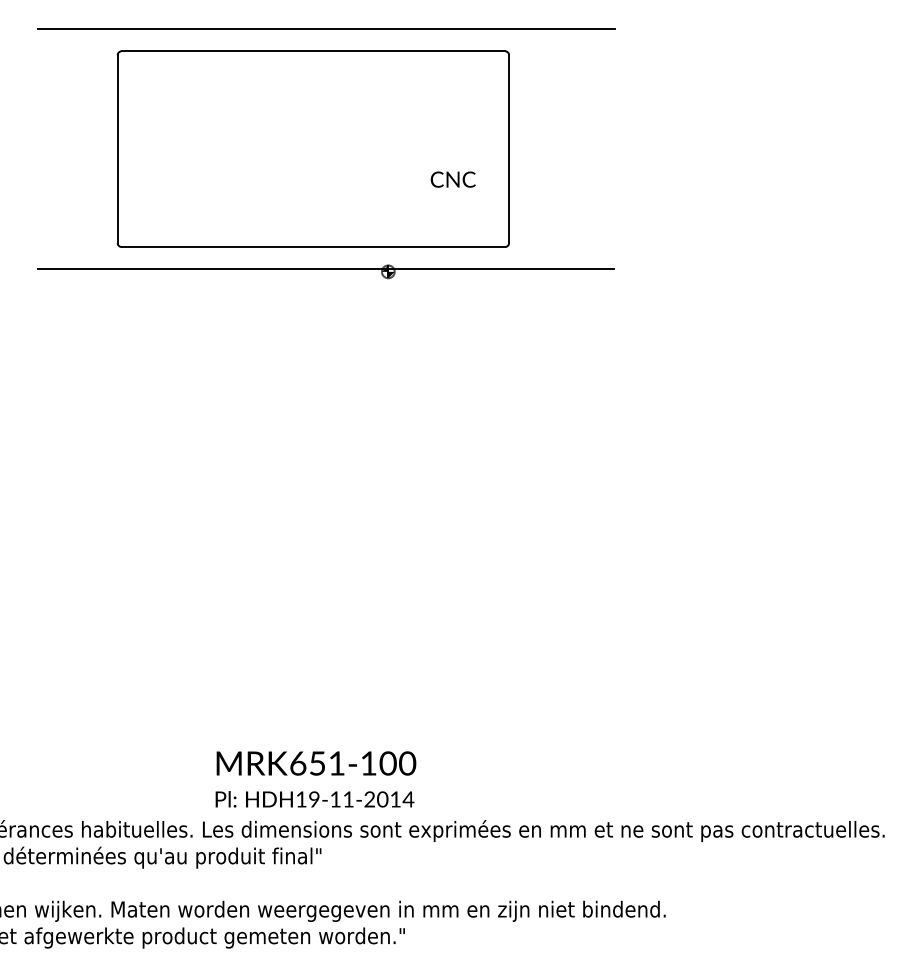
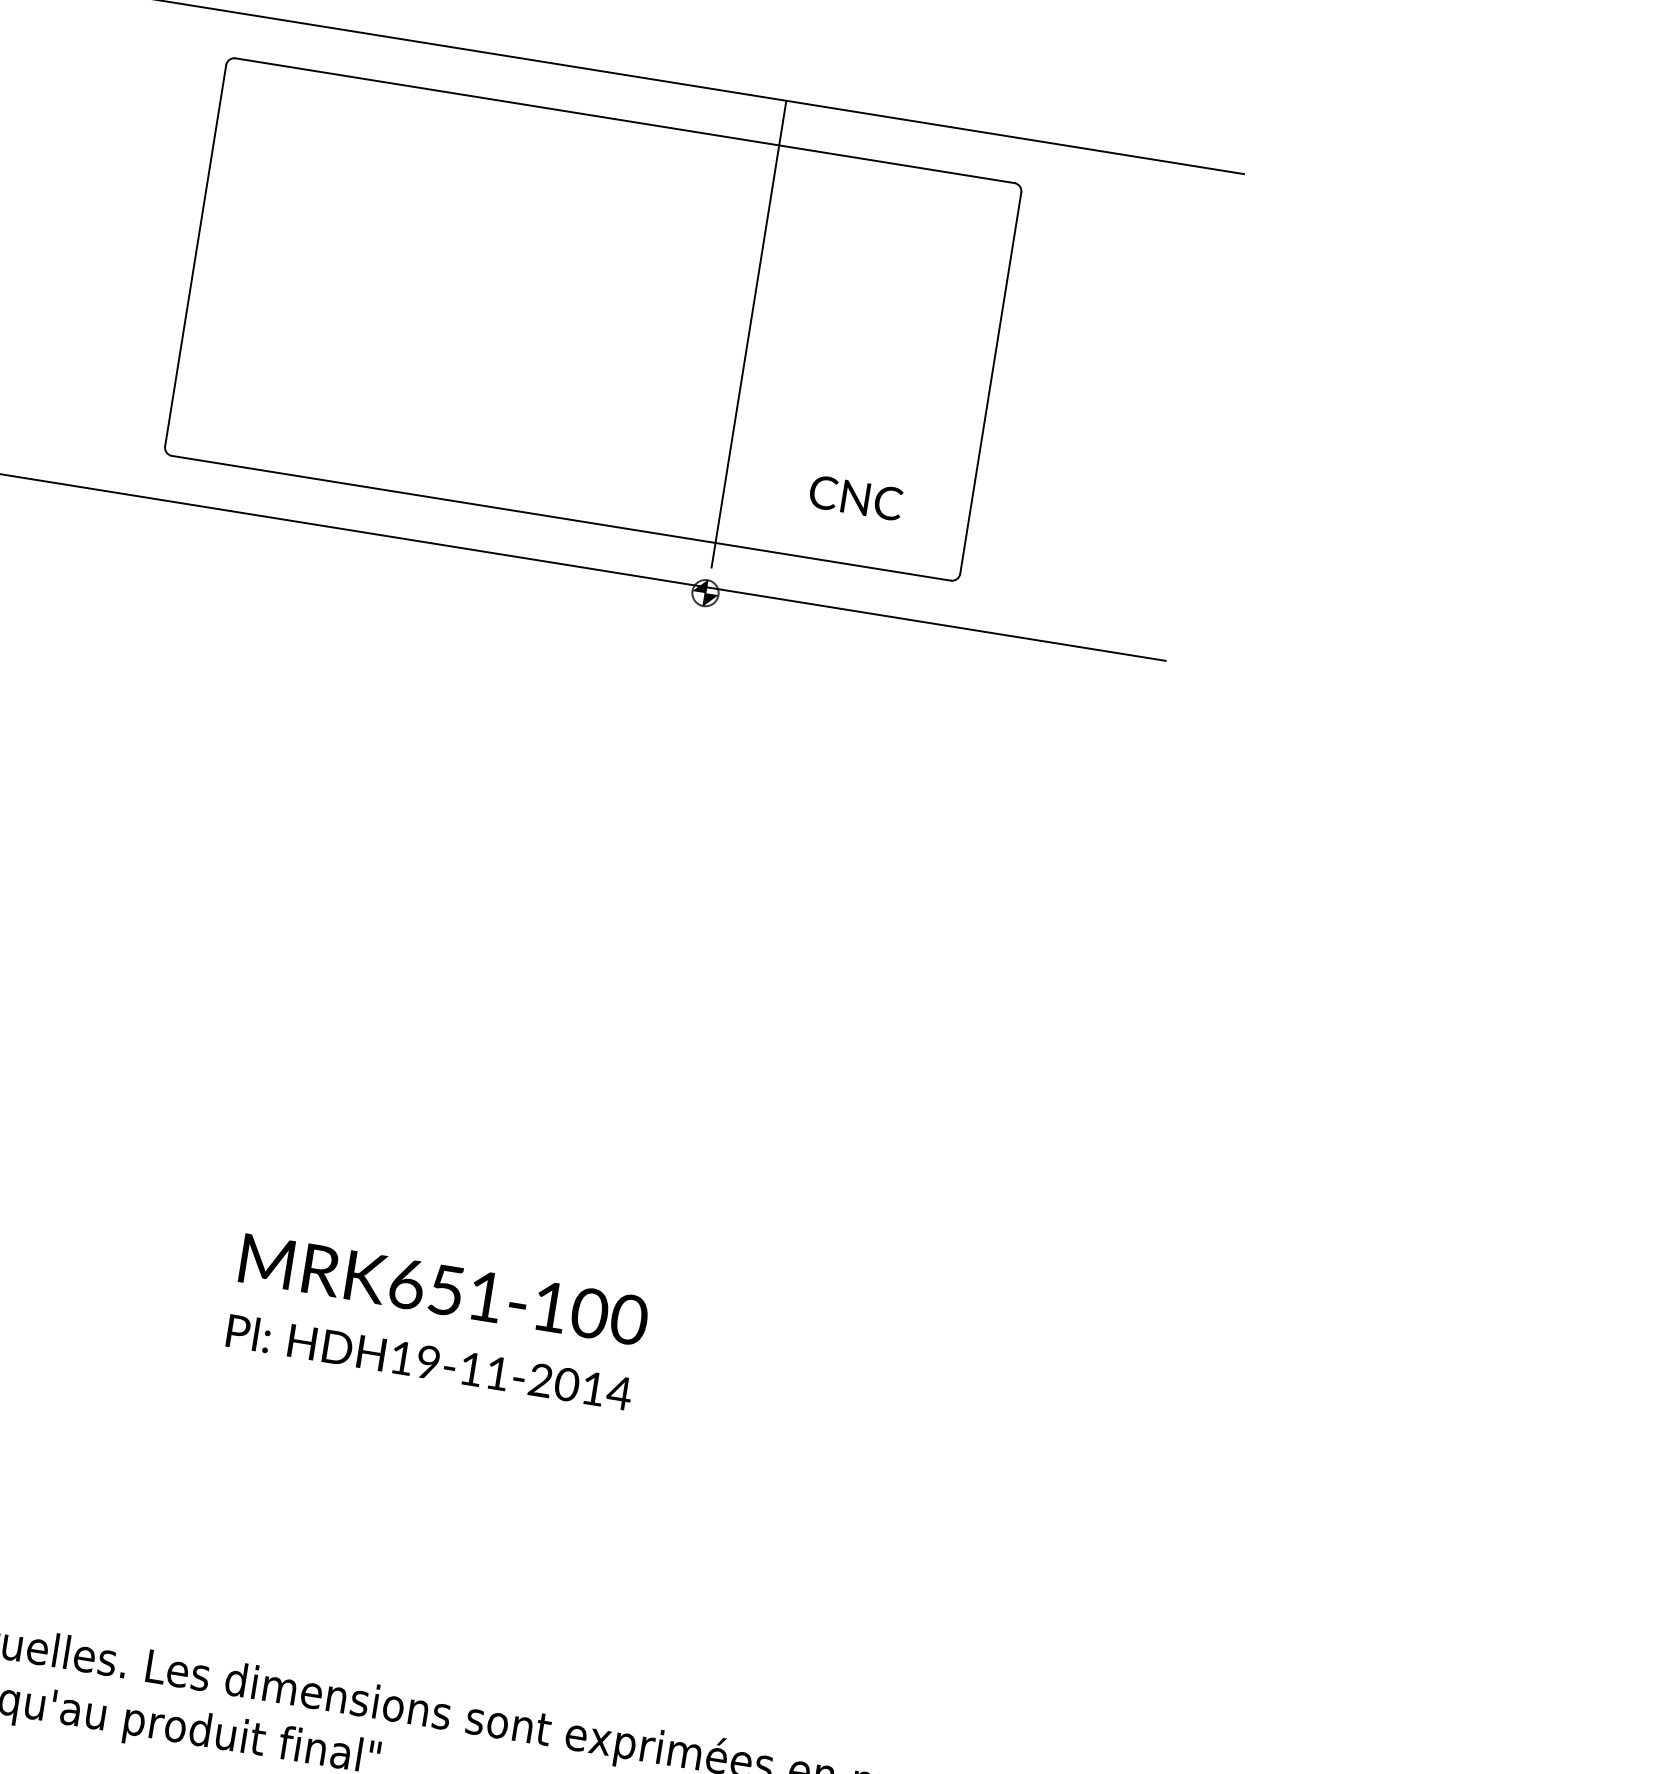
line: (389, 144) -> (749, 334), added
text: (452, 179) -> (854, 497), moved
text: (315, 779) -> (437, 1322), moved

